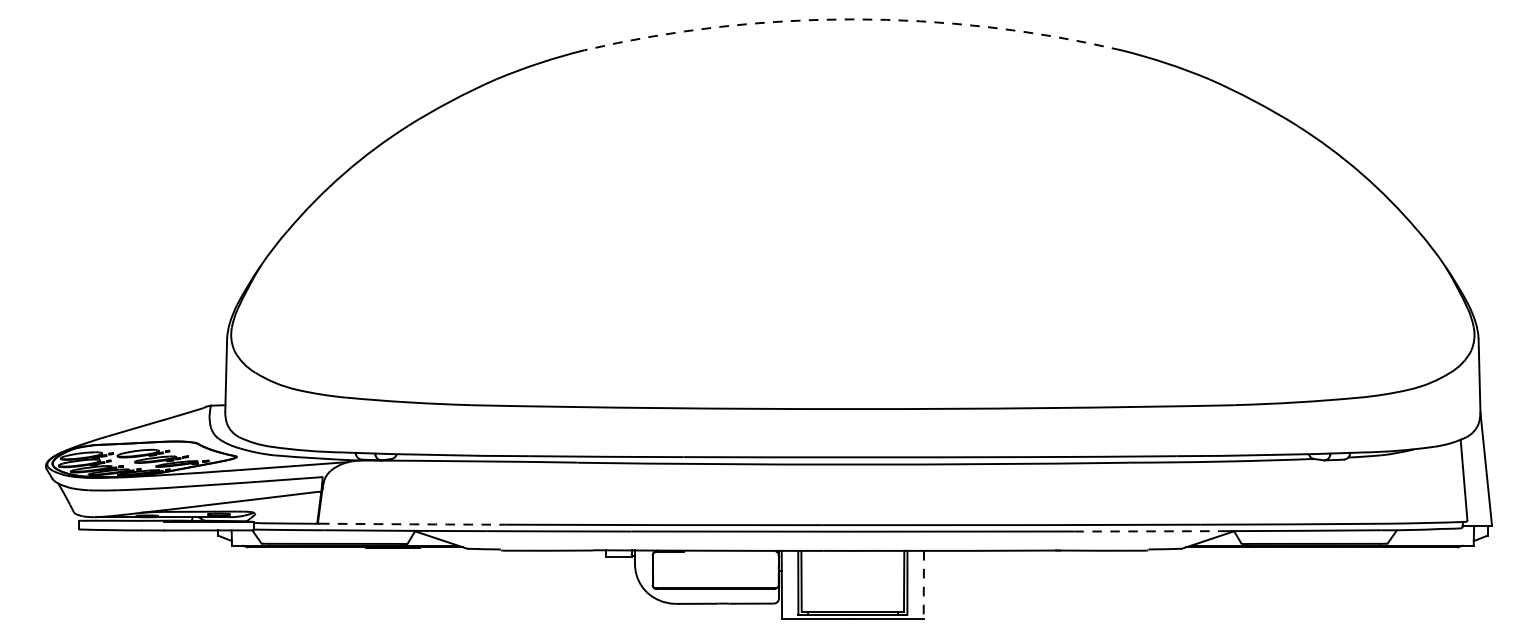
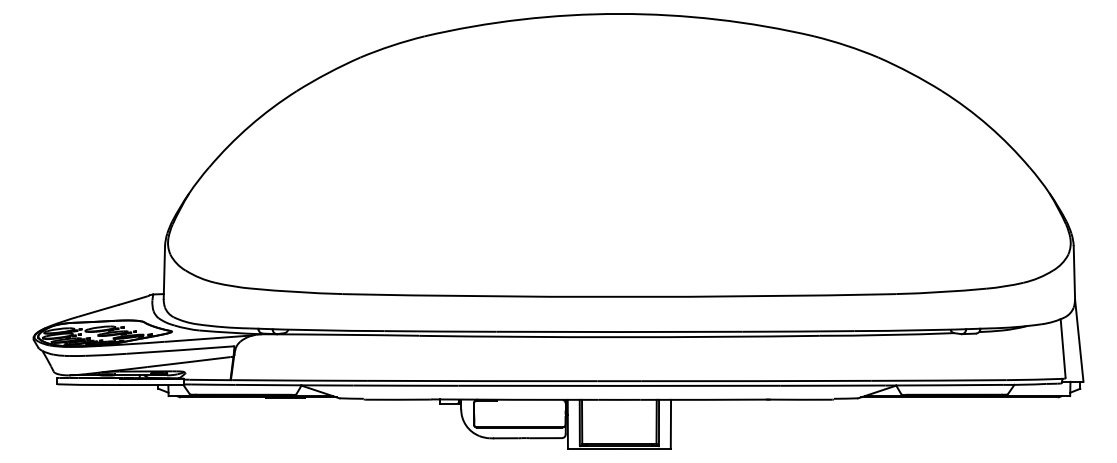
arc: (853, 18) -> (619, 13), dashed -> solid
arc: (412, 524) -> (299, 380), dashed -> solid
arc: (1146, 531) -> (832, 385), dashed -> solid
line: (923, 584) -> (670, 424), dashed -> solid

